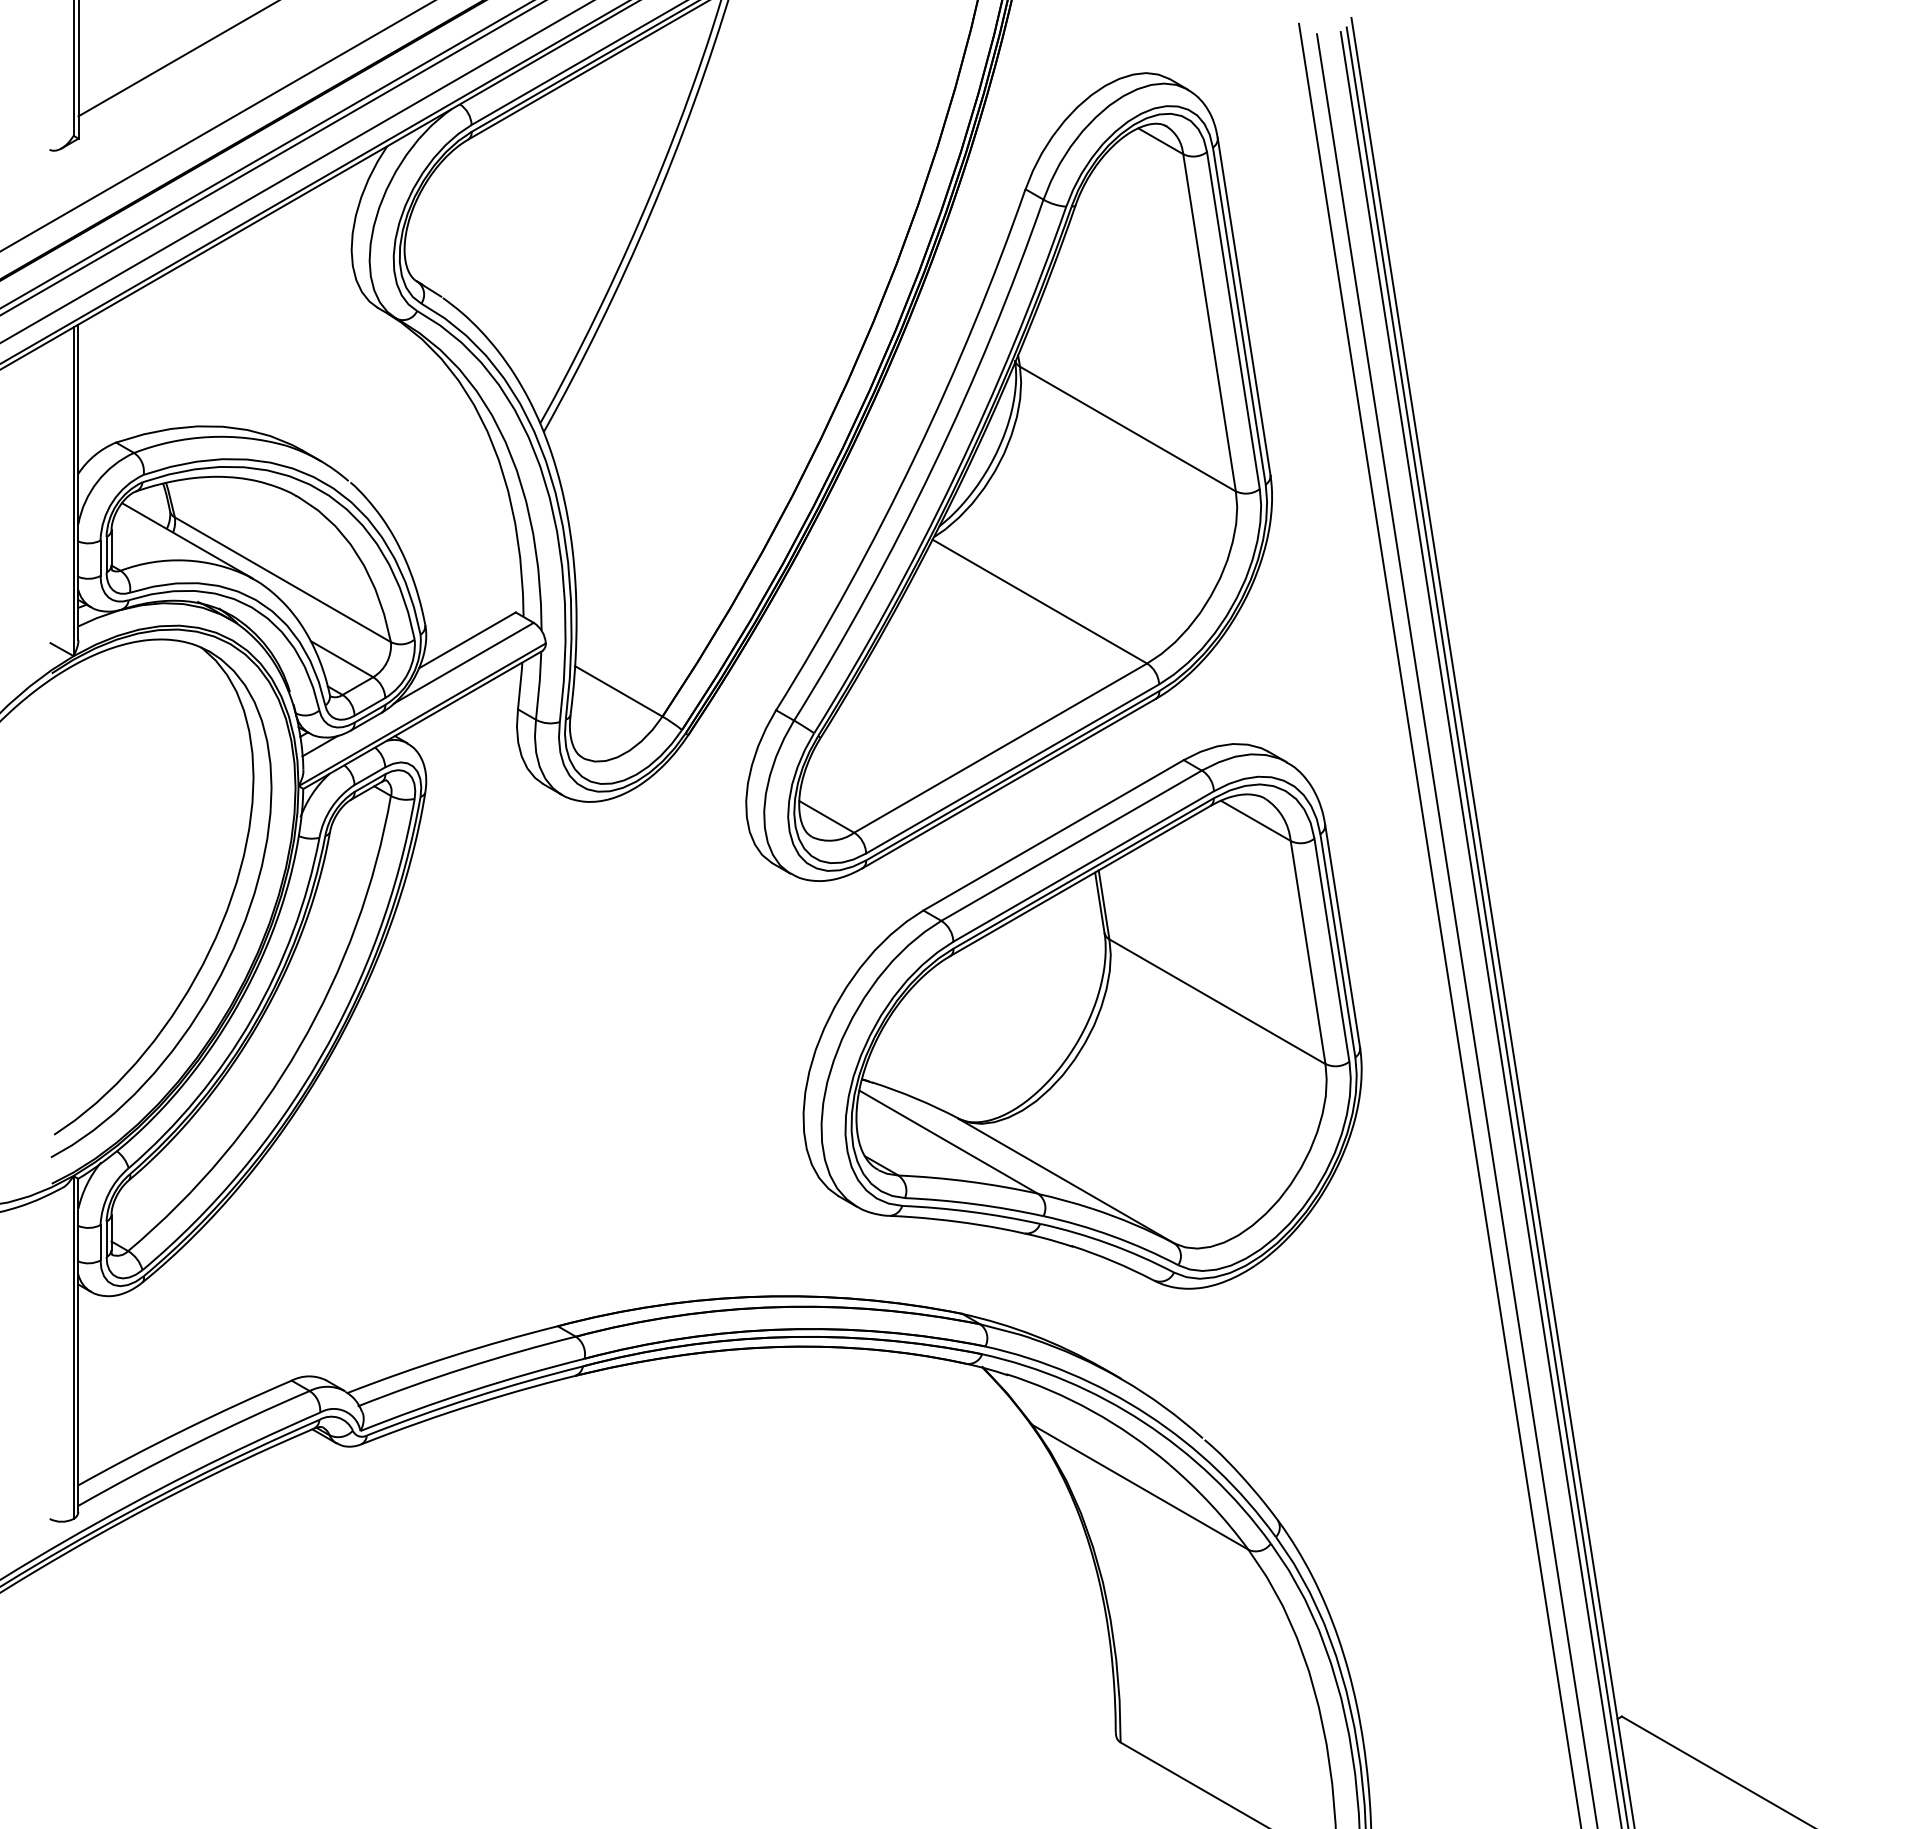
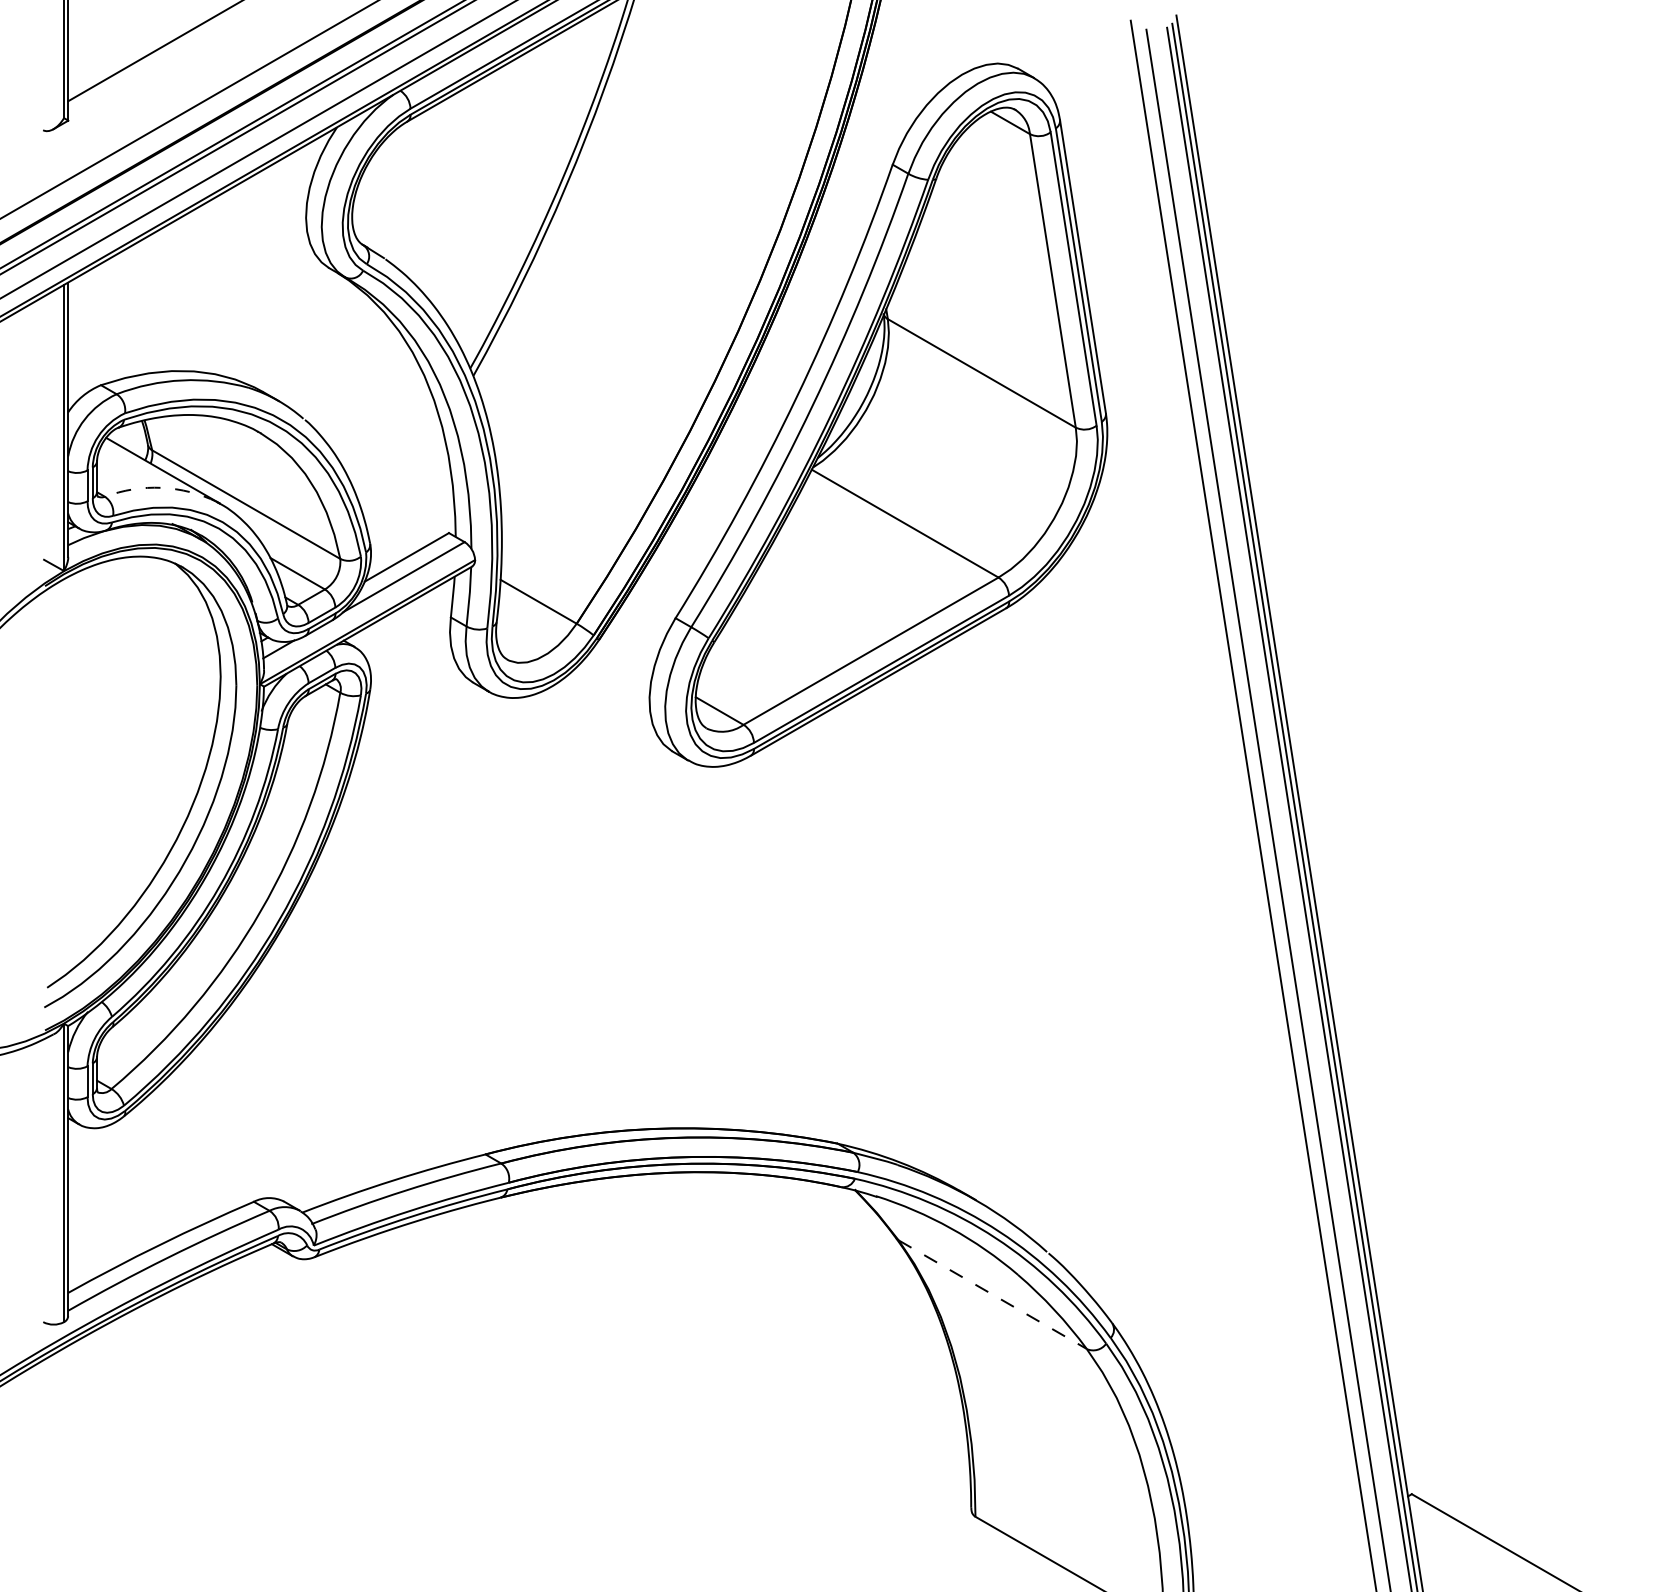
arc: (185, 560) -> (161, 487), solid -> dashed
part: (1082, 1016) -> (942, 884), removed
line: (1140, 1487) -> (992, 1294), solid -> dashed

